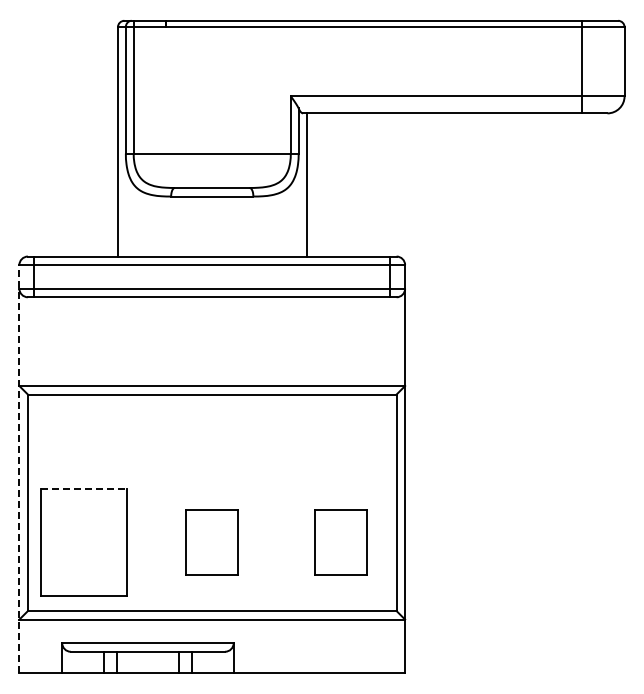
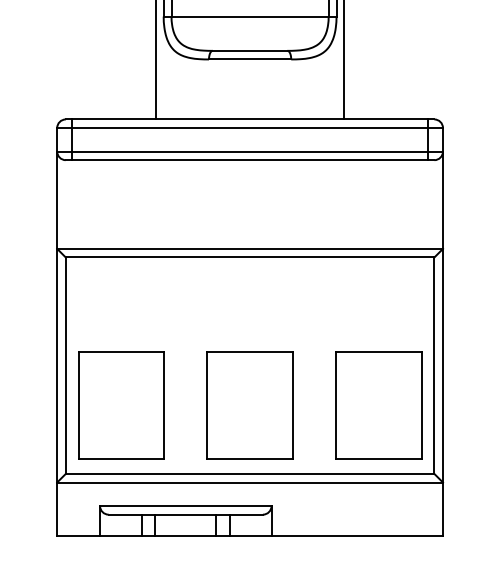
line: (19, 468) -> (57, 331), dashed -> solid
line: (83, 488) -> (121, 351), dashed -> solid
part: (211, 542) -> (249, 405), size x1.67
part: (340, 542) -> (378, 405), size x1.67

